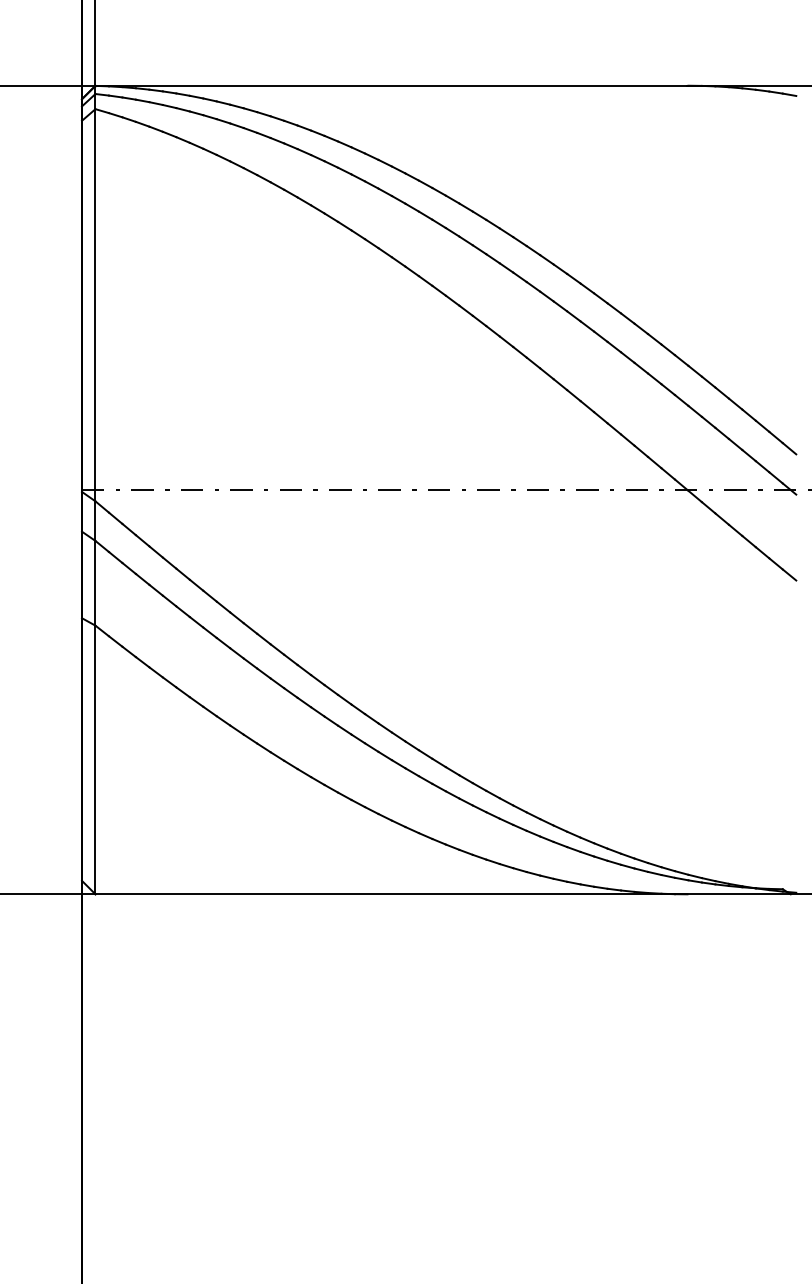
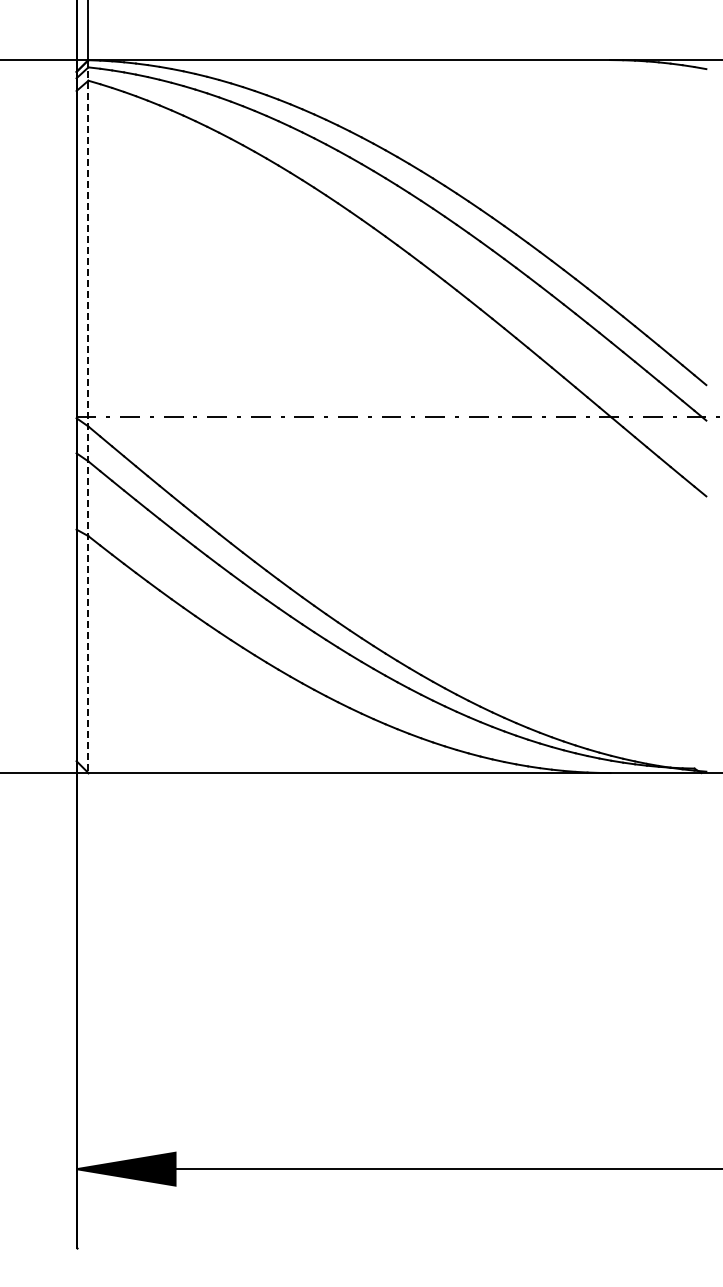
line: (95, 491) -> (88, 417), solid -> dashed

